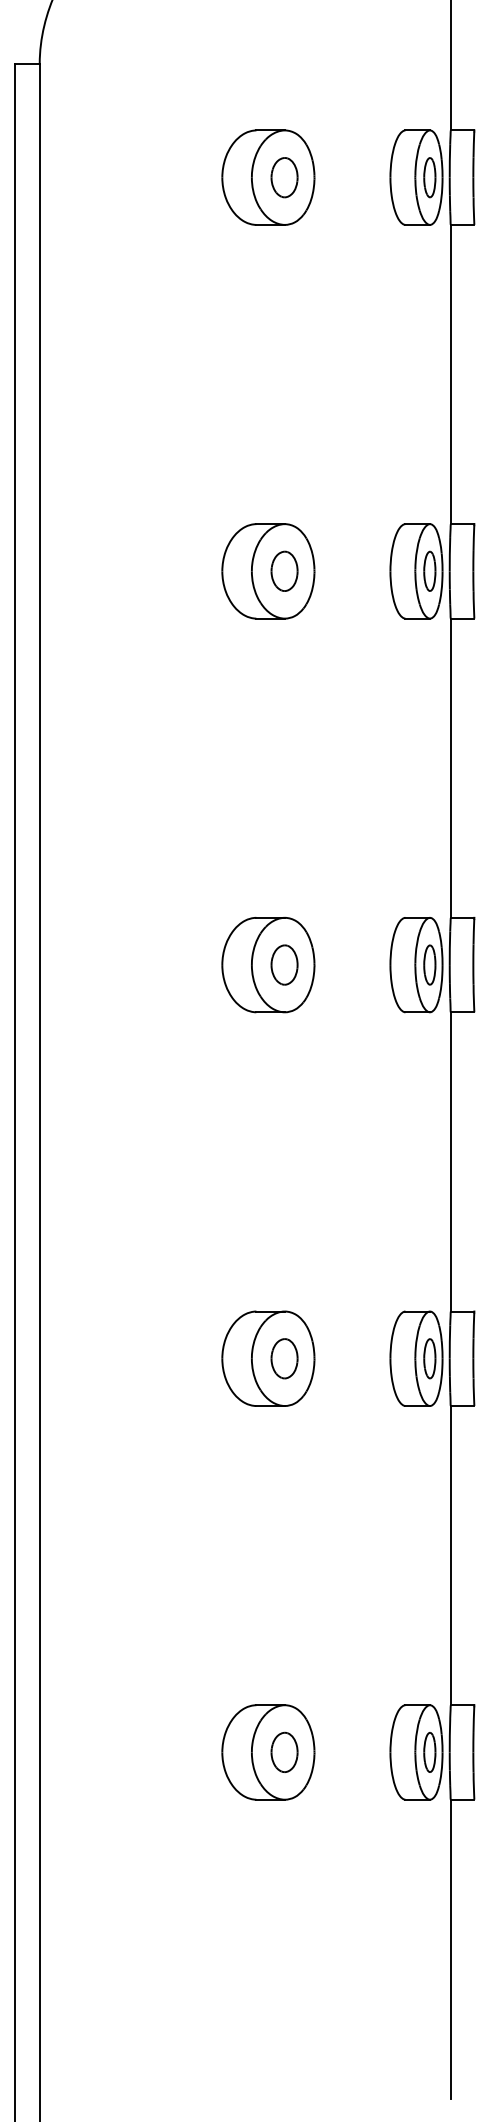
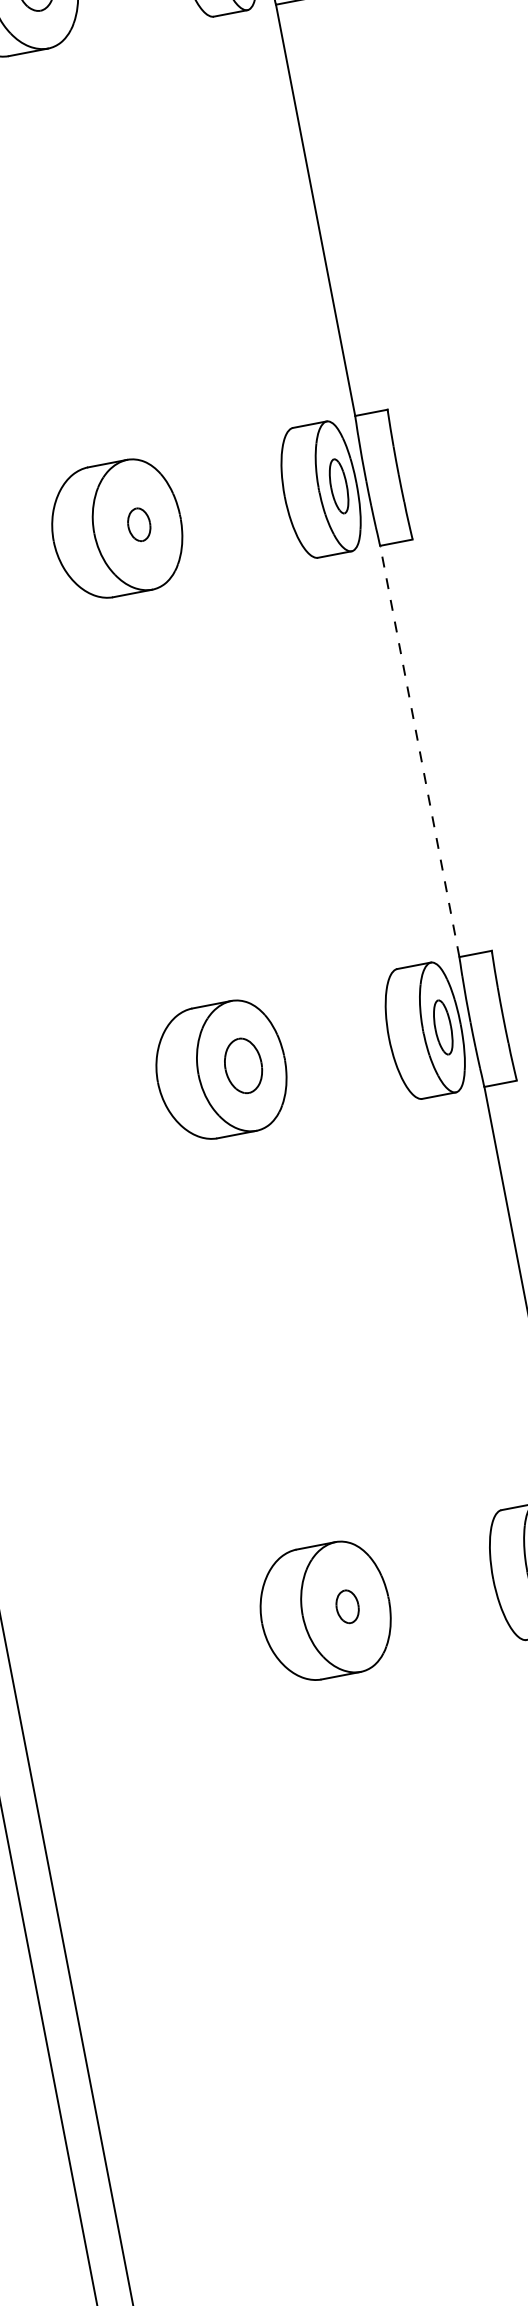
part: (284, 964) -> (139, 524), size x0.6
line: (450, 1161) -> (419, 750), solid -> dashed
part: (284, 1751) -> (347, 1605), size x0.6

